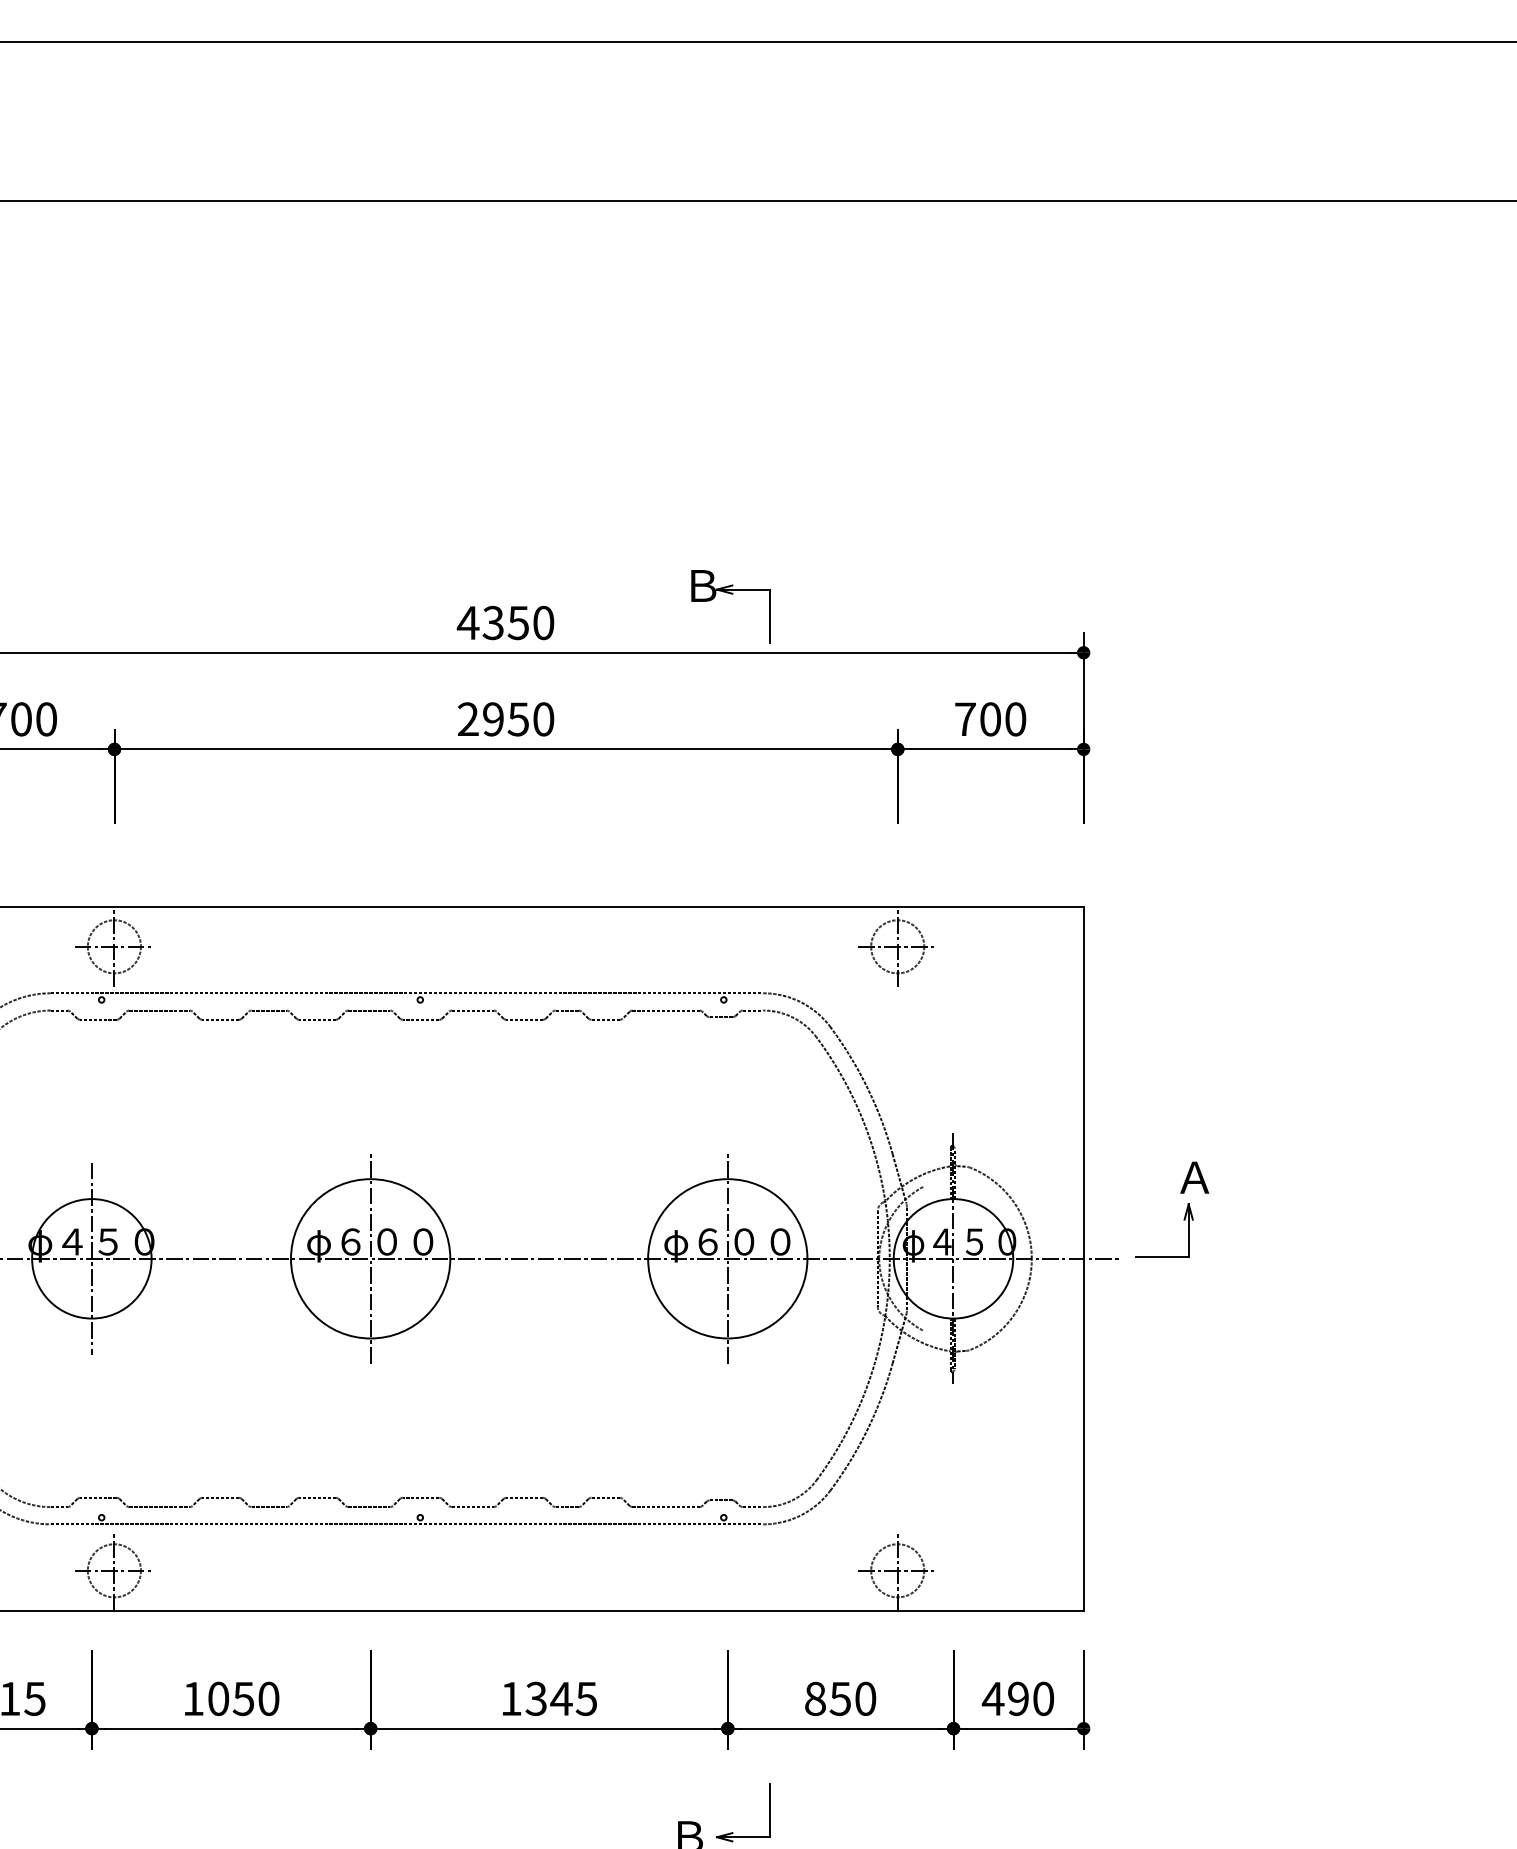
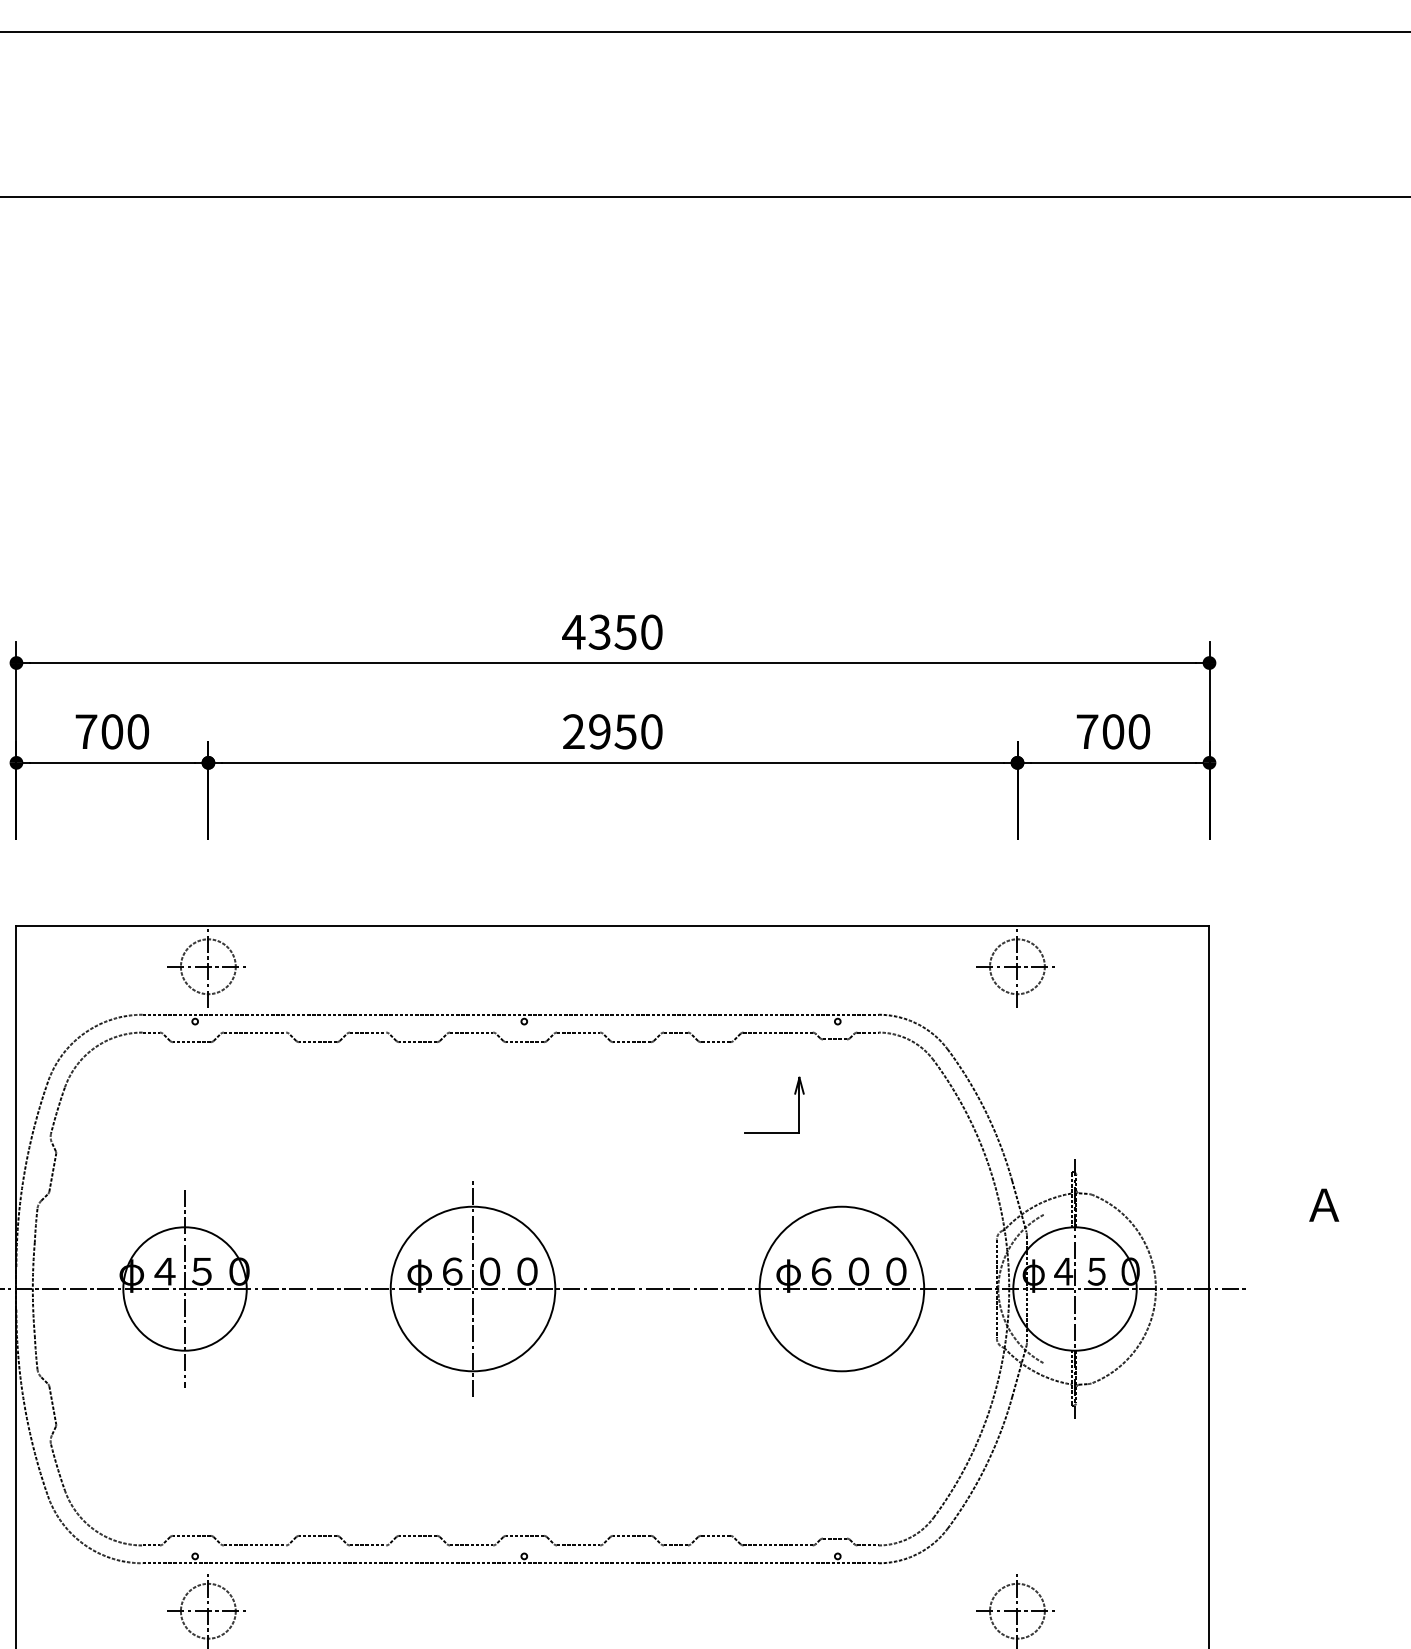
part: (730, 594) -> (844, 602), removed
part: (1183, 1220) -> (794, 1094), moved
line: (727, 1258) -> (841, 1288), removed

